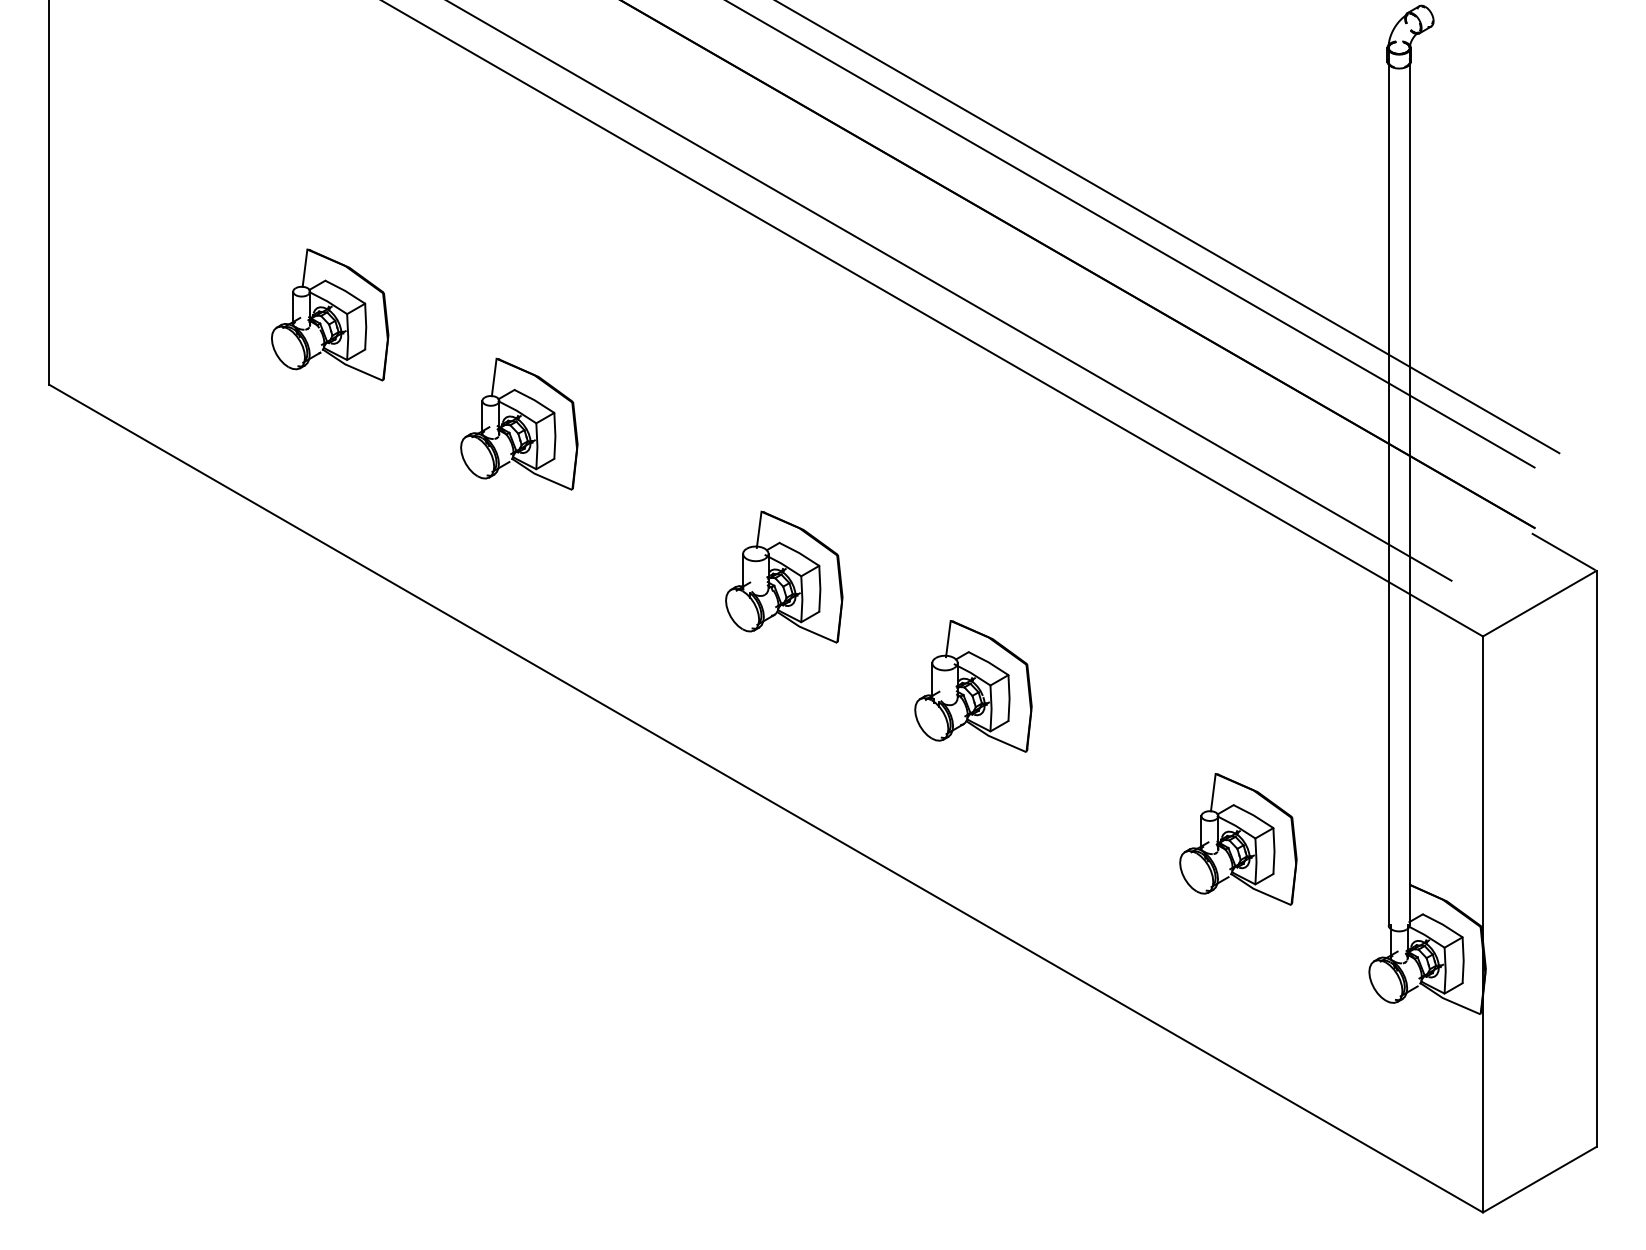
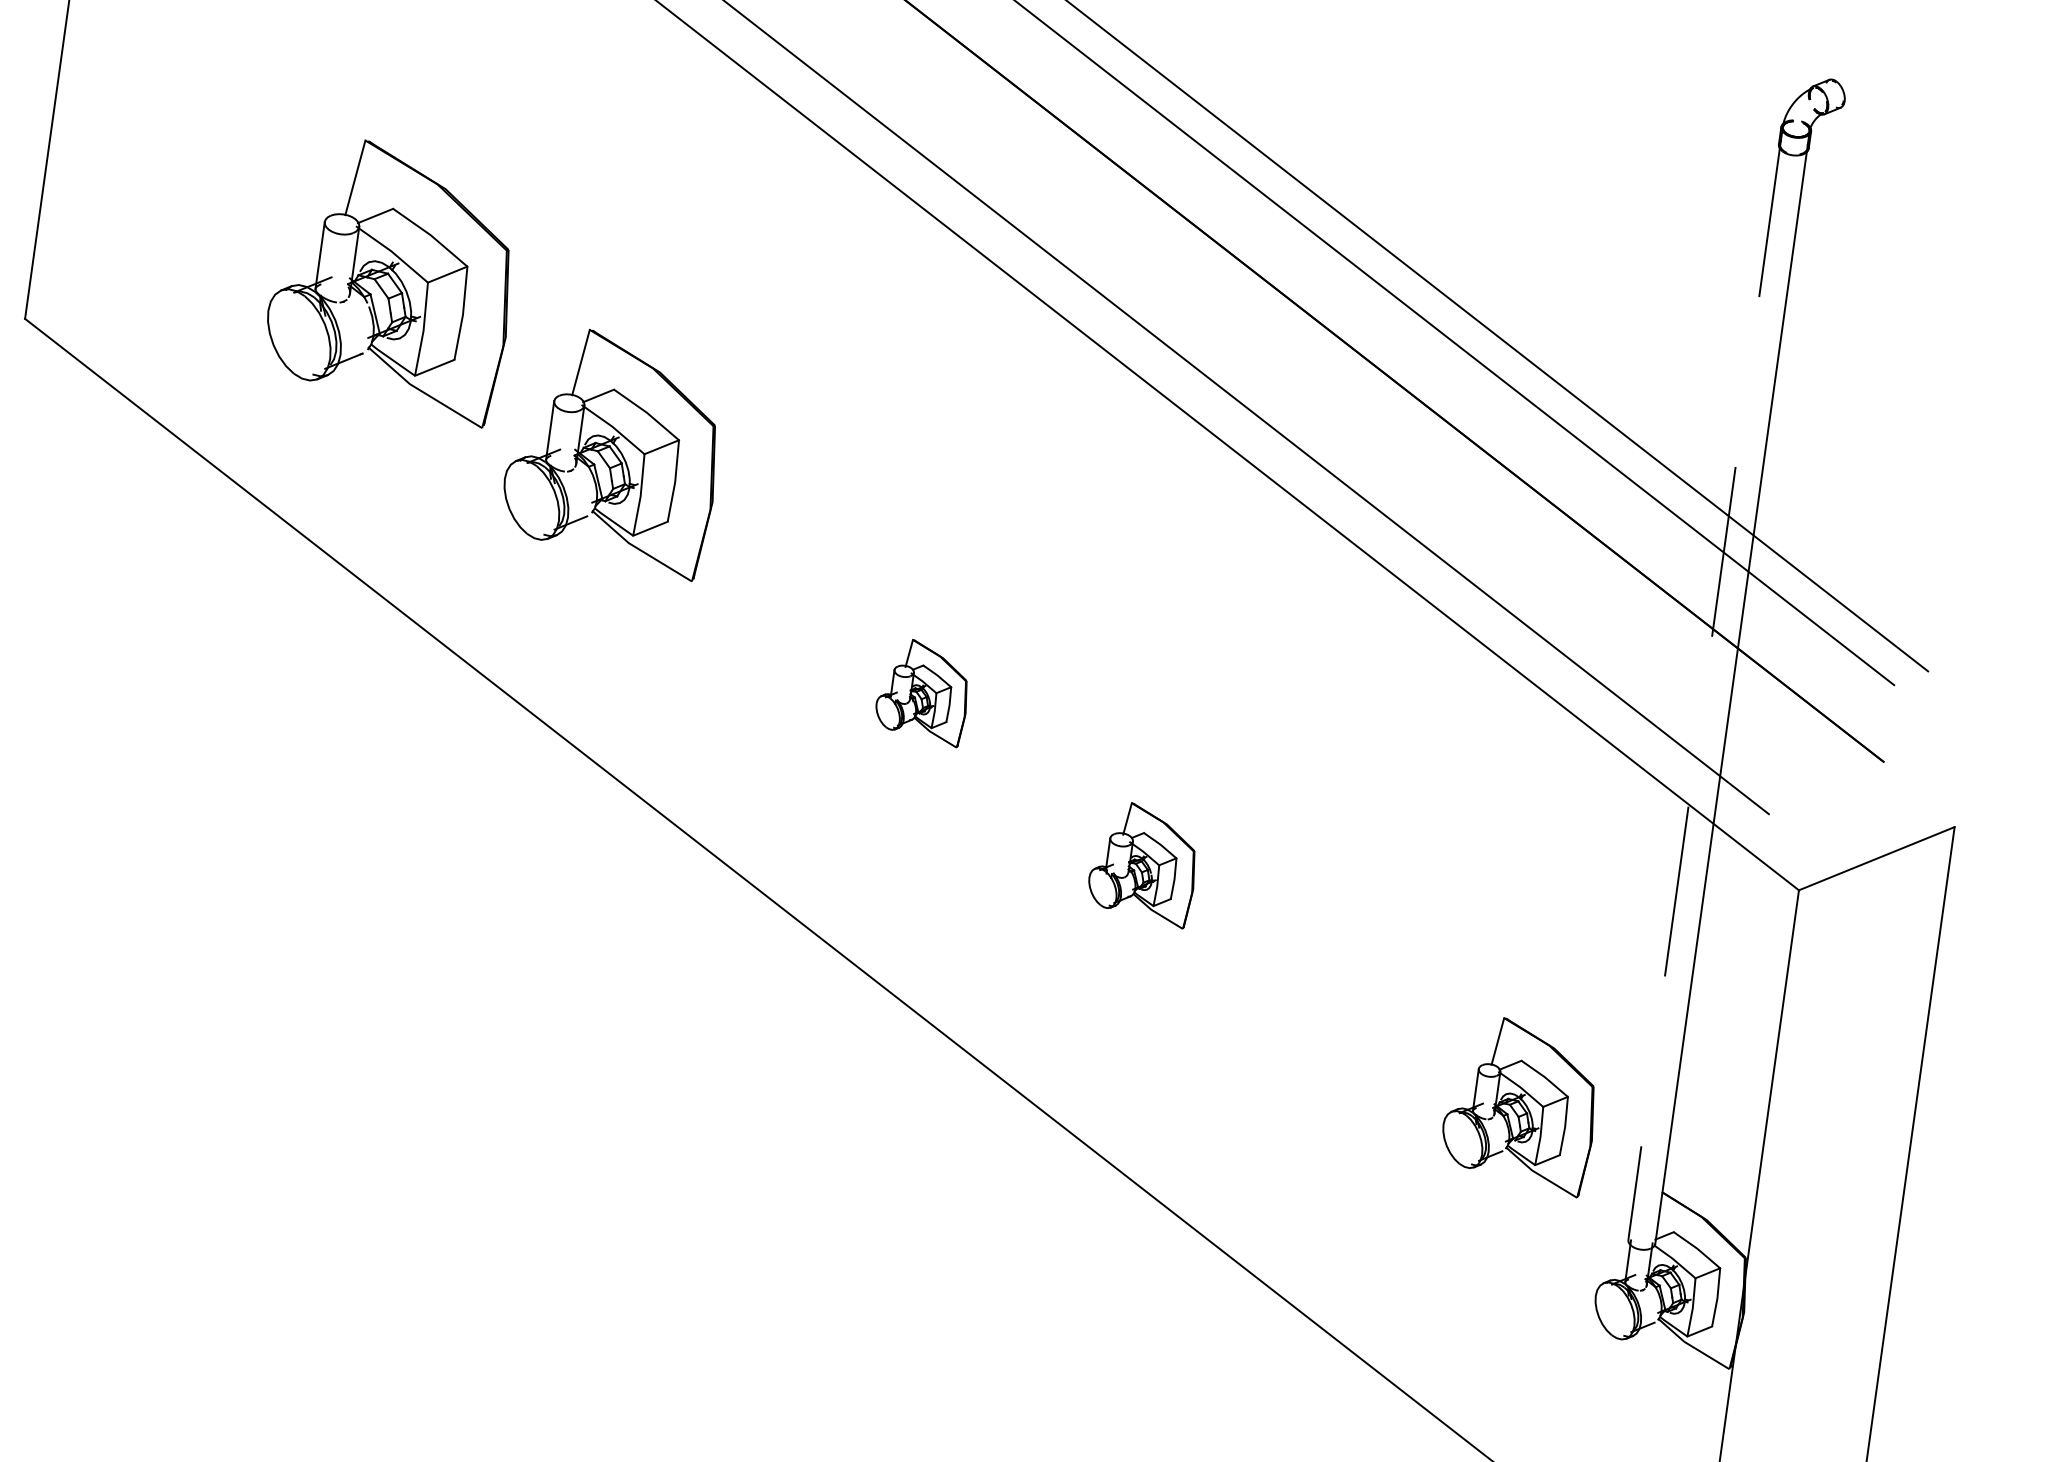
part: (330, 314) -> (393, 279), size x1.6
part: (519, 423) -> (614, 450), size x1.4
line: (1388, 486) -> (1705, 683), solid -> dashed
line: (1563, 551) -> (1916, 796), removed
part: (784, 576) -> (923, 691), size x0.6
part: (973, 686) -> (1144, 864), size x0.7
part: (1238, 839) -> (1521, 1105), moved

